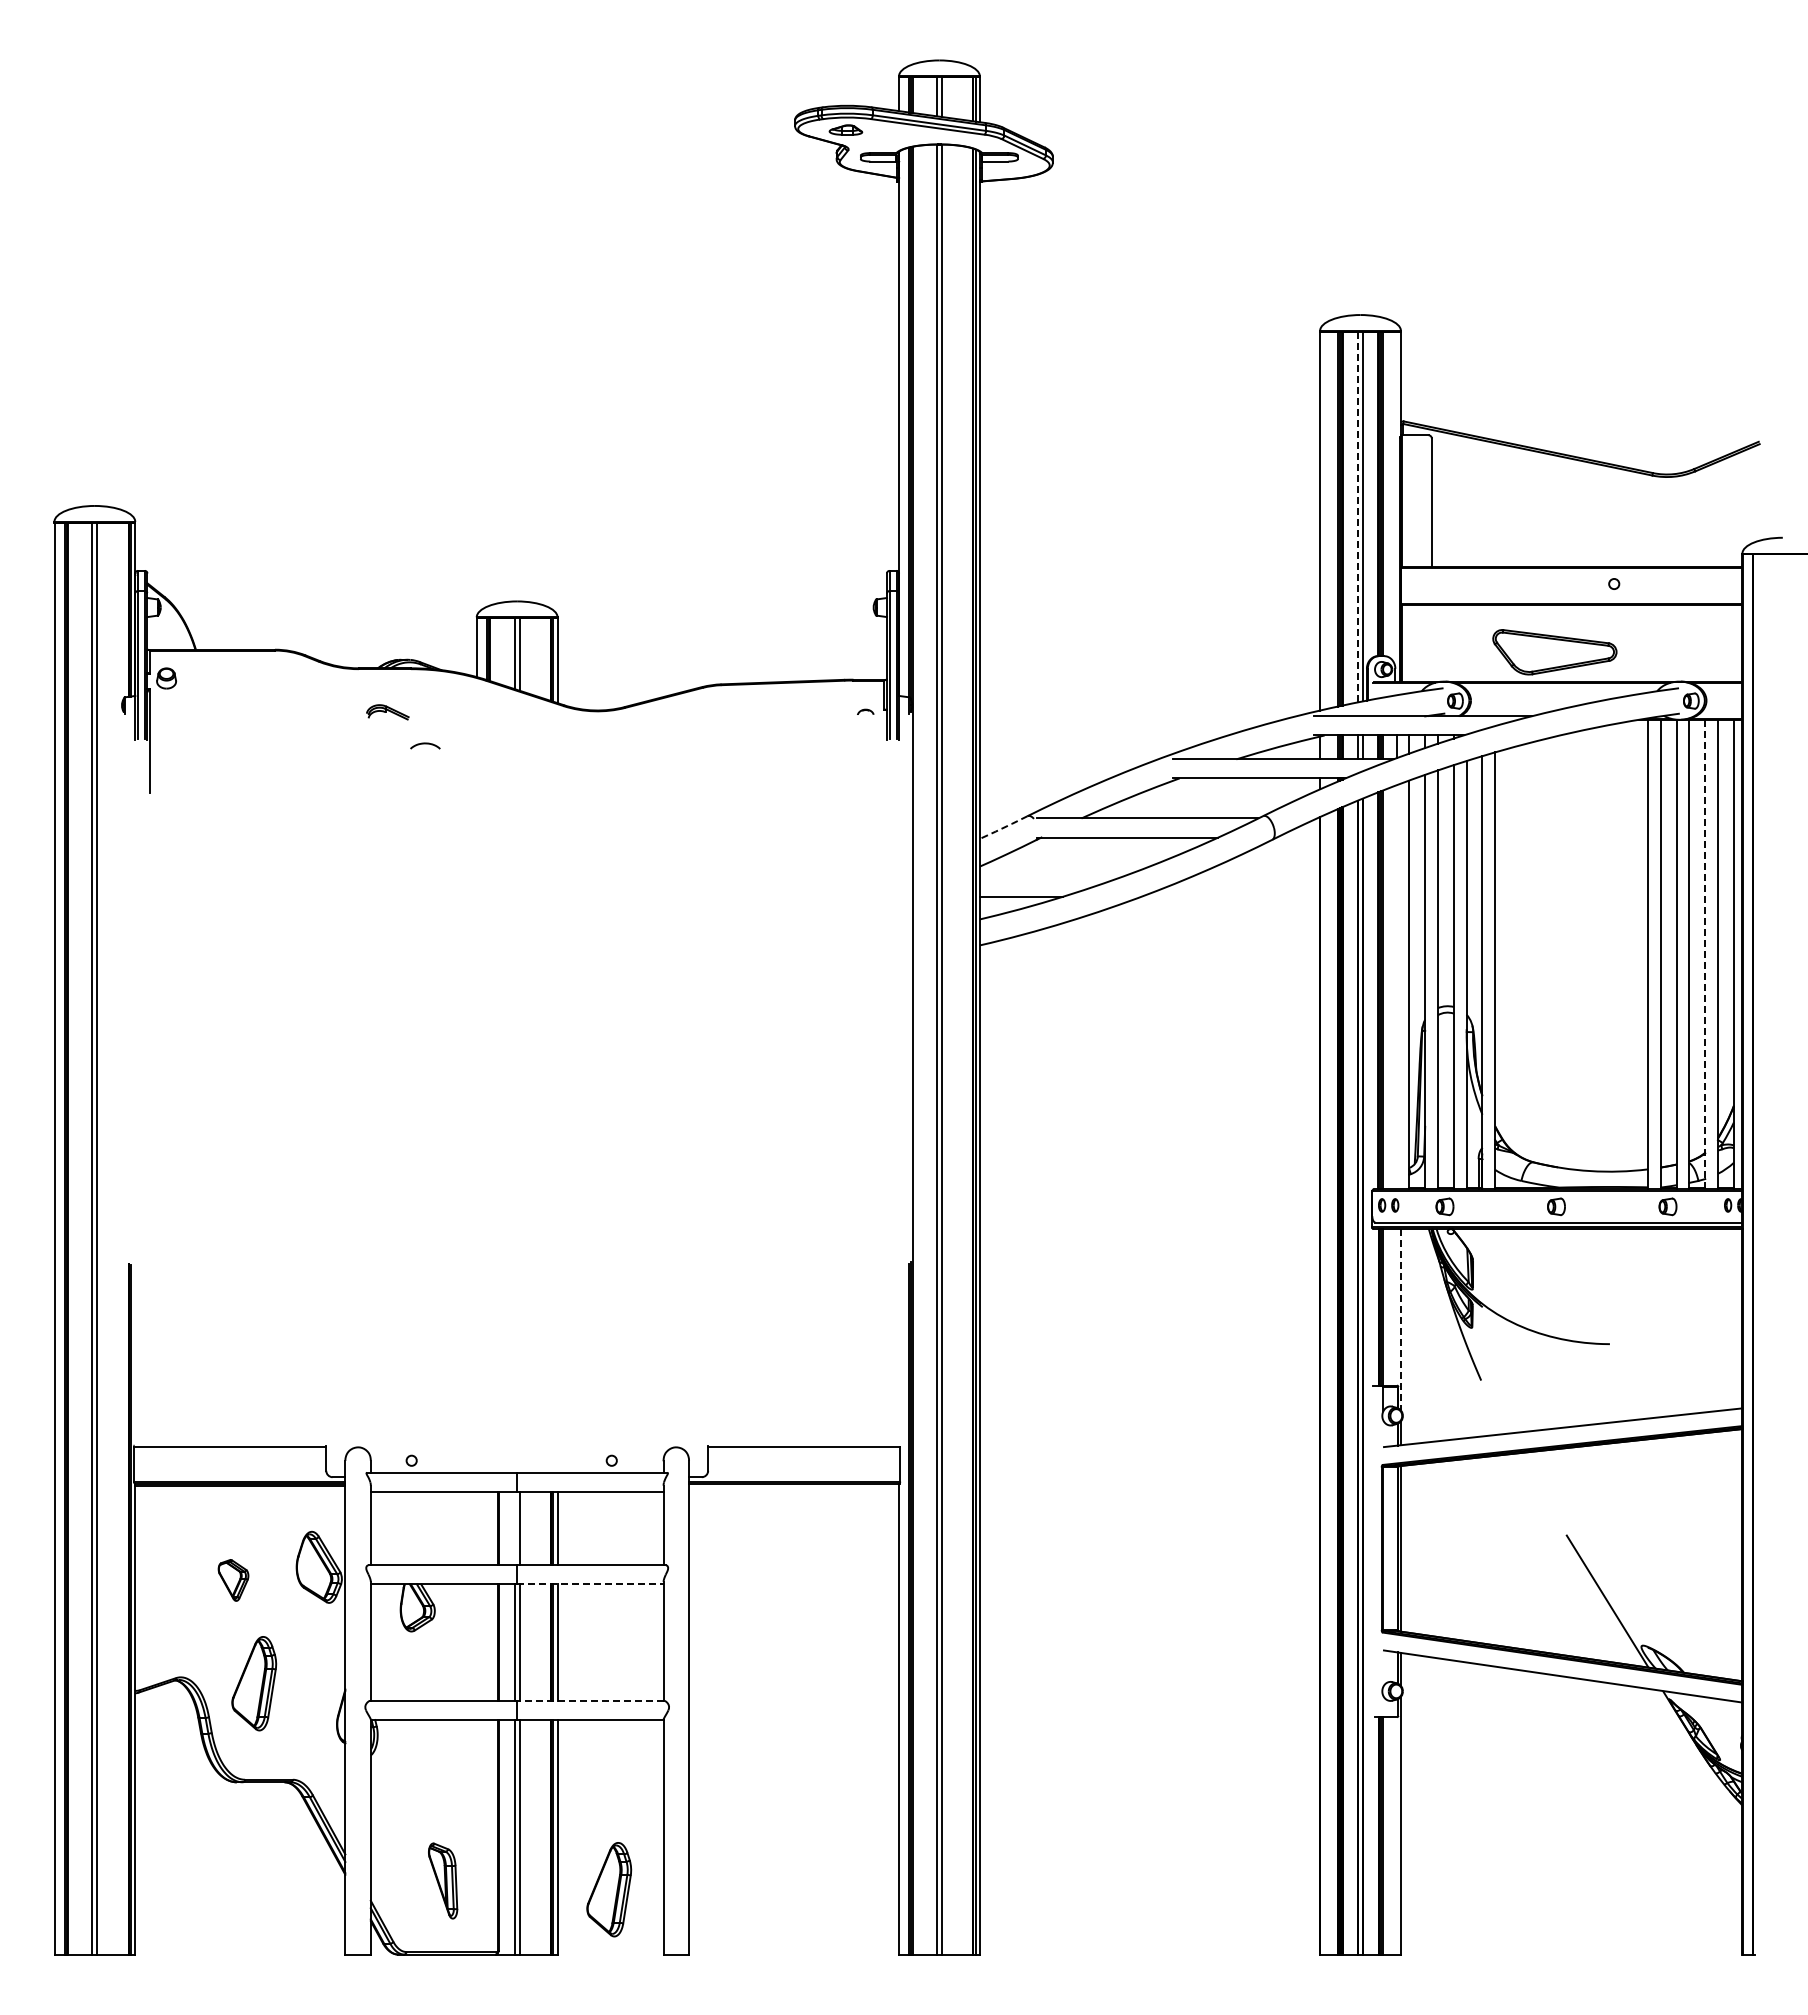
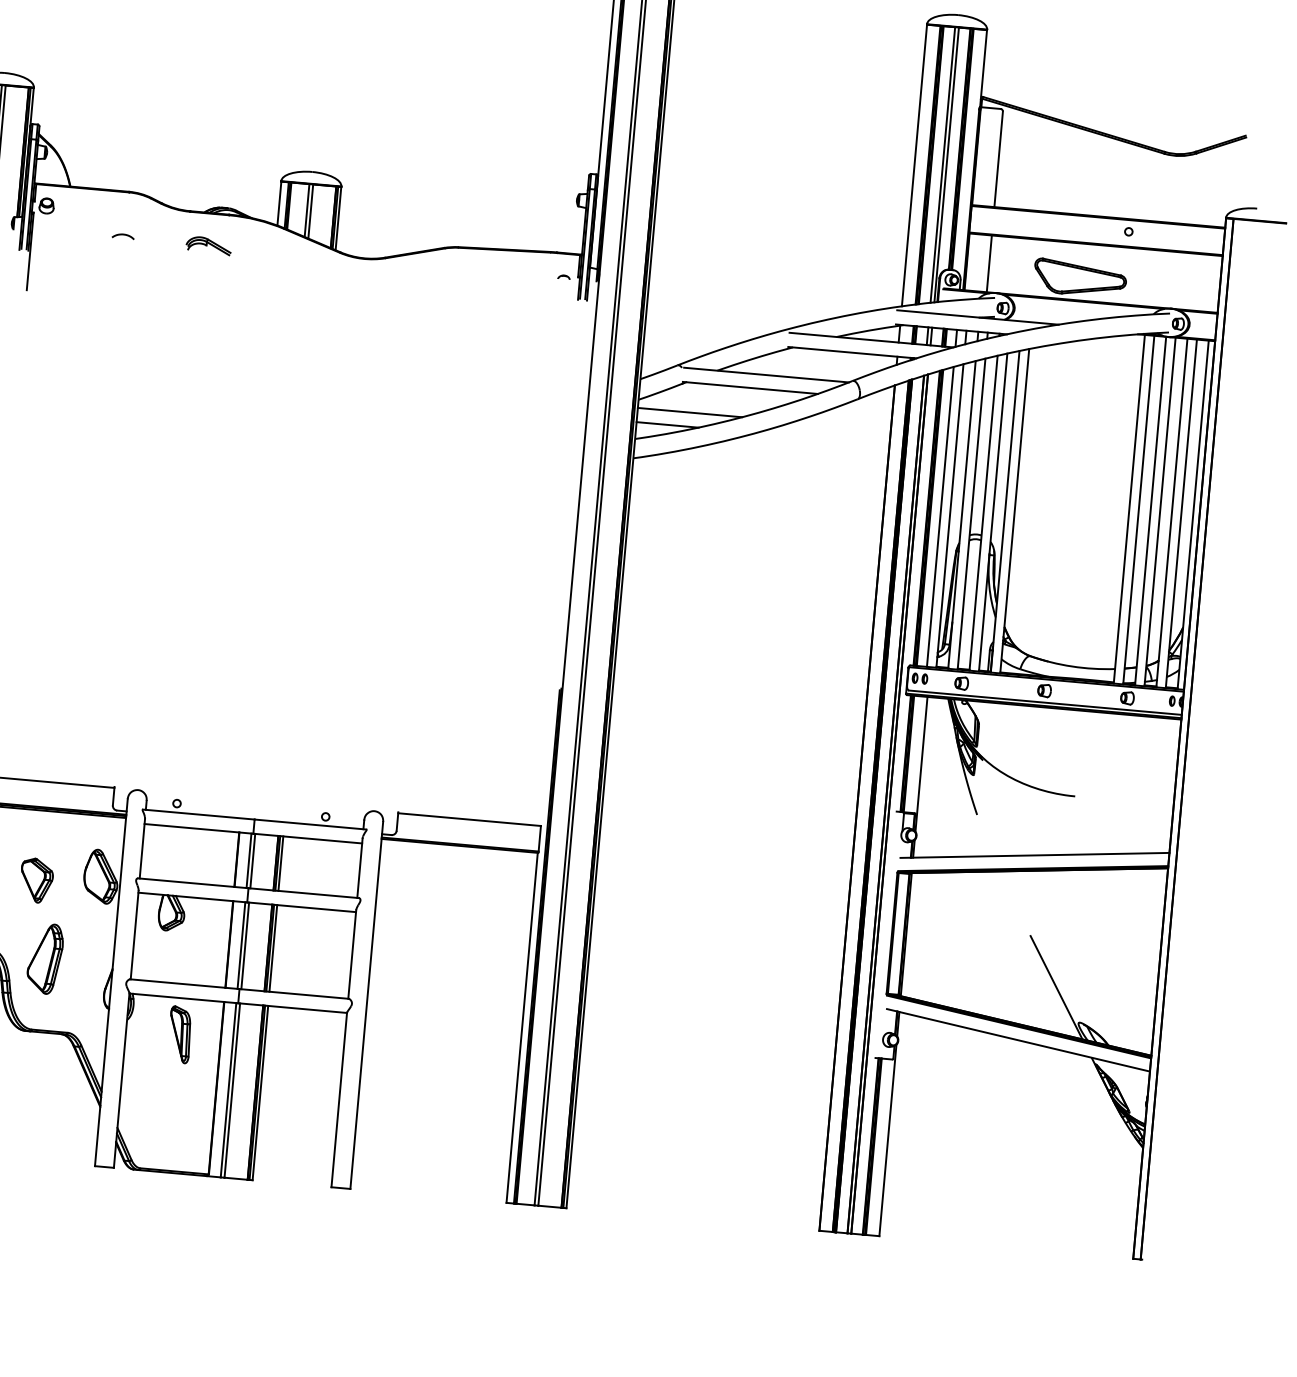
line: (1357, 517) -> (942, 165), dashed -> solid
line: (1431, 643) -> (989, 263), added
part: (387, 712) -> (208, 245), size x1.43
curve: (425, 744) -> (123, 235), moved
line: (1003, 827) -> (658, 372), dashed -> solid
line: (1049, 877) -> (689, 412), added
line: (1705, 954) -> (1172, 513), dashed -> solid
line: (1396, 986) -> (940, 516), added
line: (1400, 1319) -> (921, 764), dashed -> solid
line: (514, 1528) -> (248, 860), added
part: (233, 1580) -> (36, 880), size x1.43
line: (590, 1584) -> (301, 907), dashed -> solid
line: (590, 1700) -> (294, 993), dashed -> solid
part: (443, 1880) -> (180, 1034), moved
part: (609, 1889) -> (295, 1135), removed

